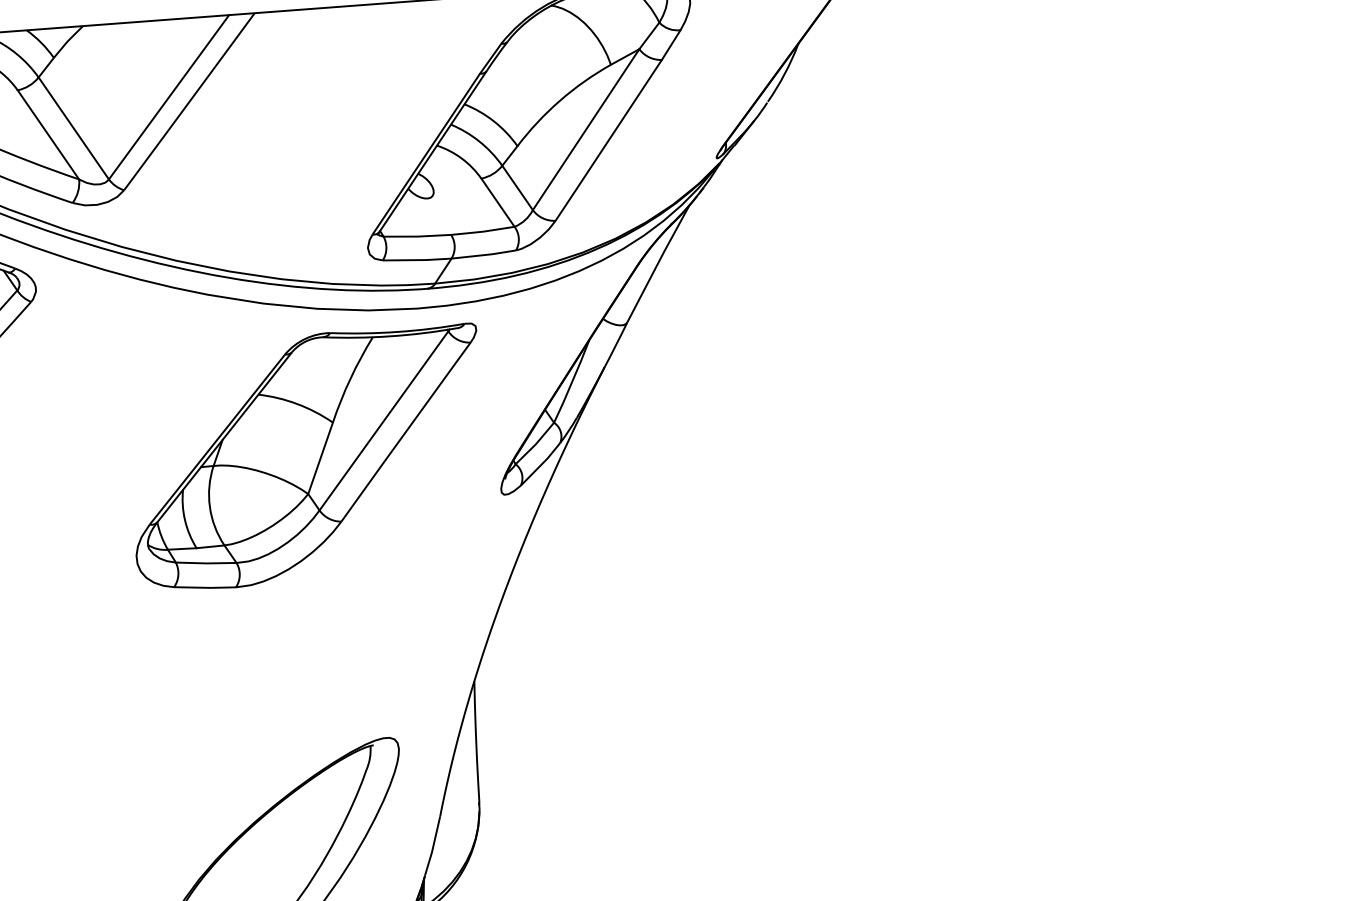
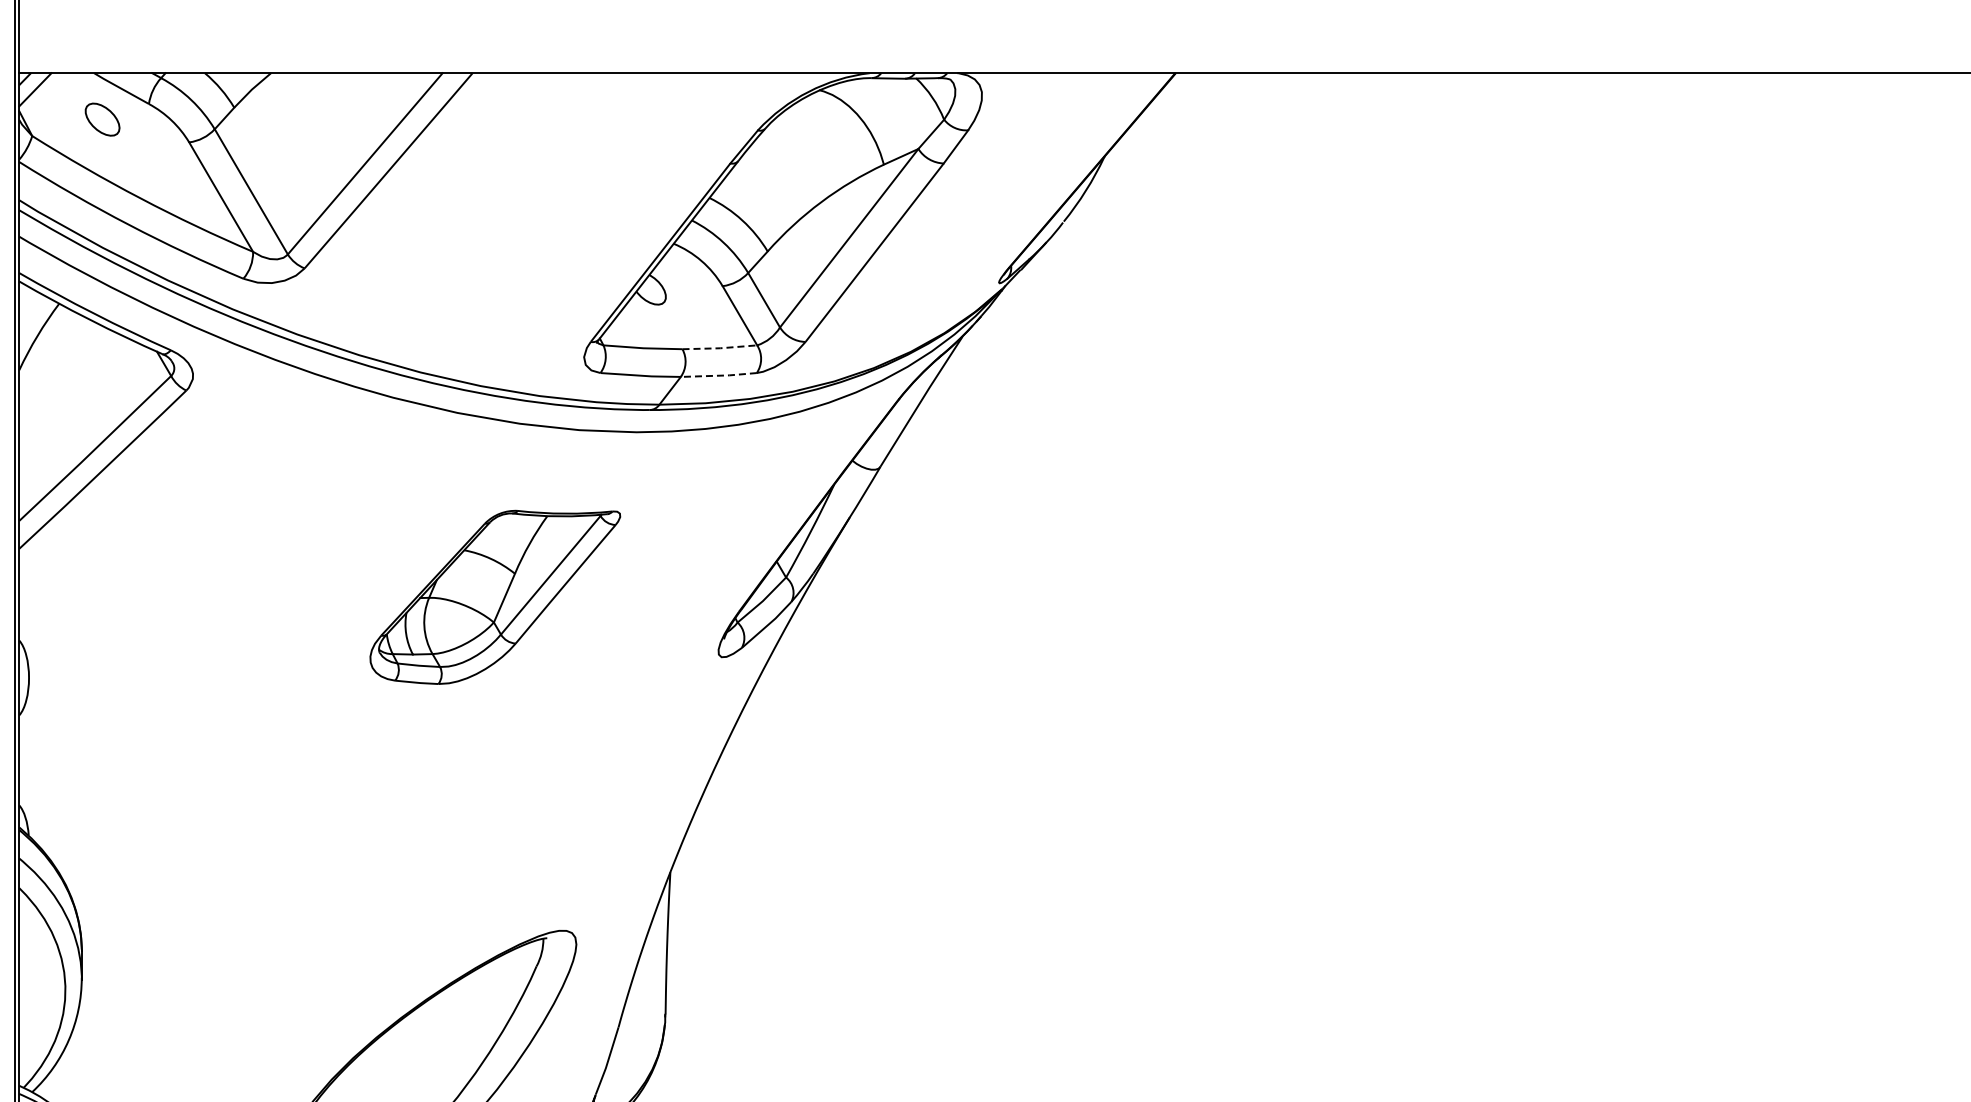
line: (483, 231) -> (720, 348), solid -> dashed
line: (484, 254) -> (719, 375), solid -> dashed
part: (307, 458) -> (495, 597), size x0.6

